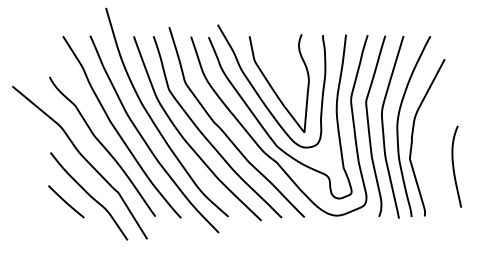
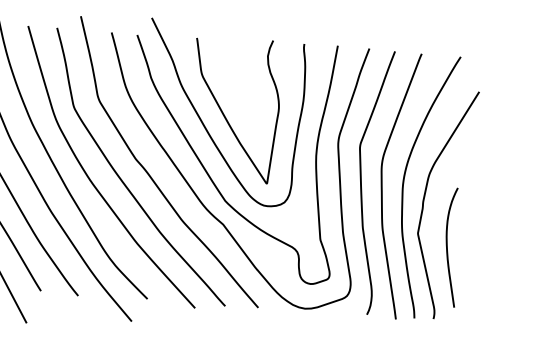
curve: (454, 166) -> (448, 246), moved

